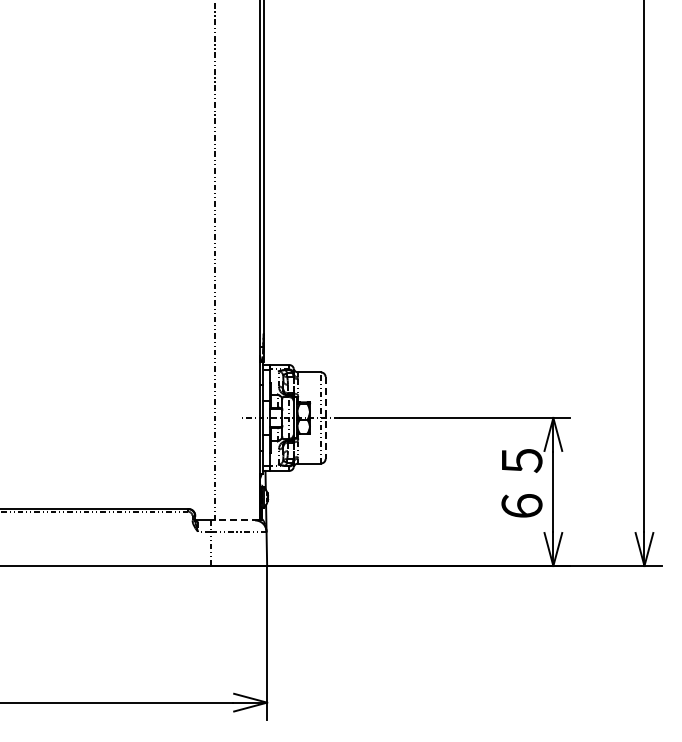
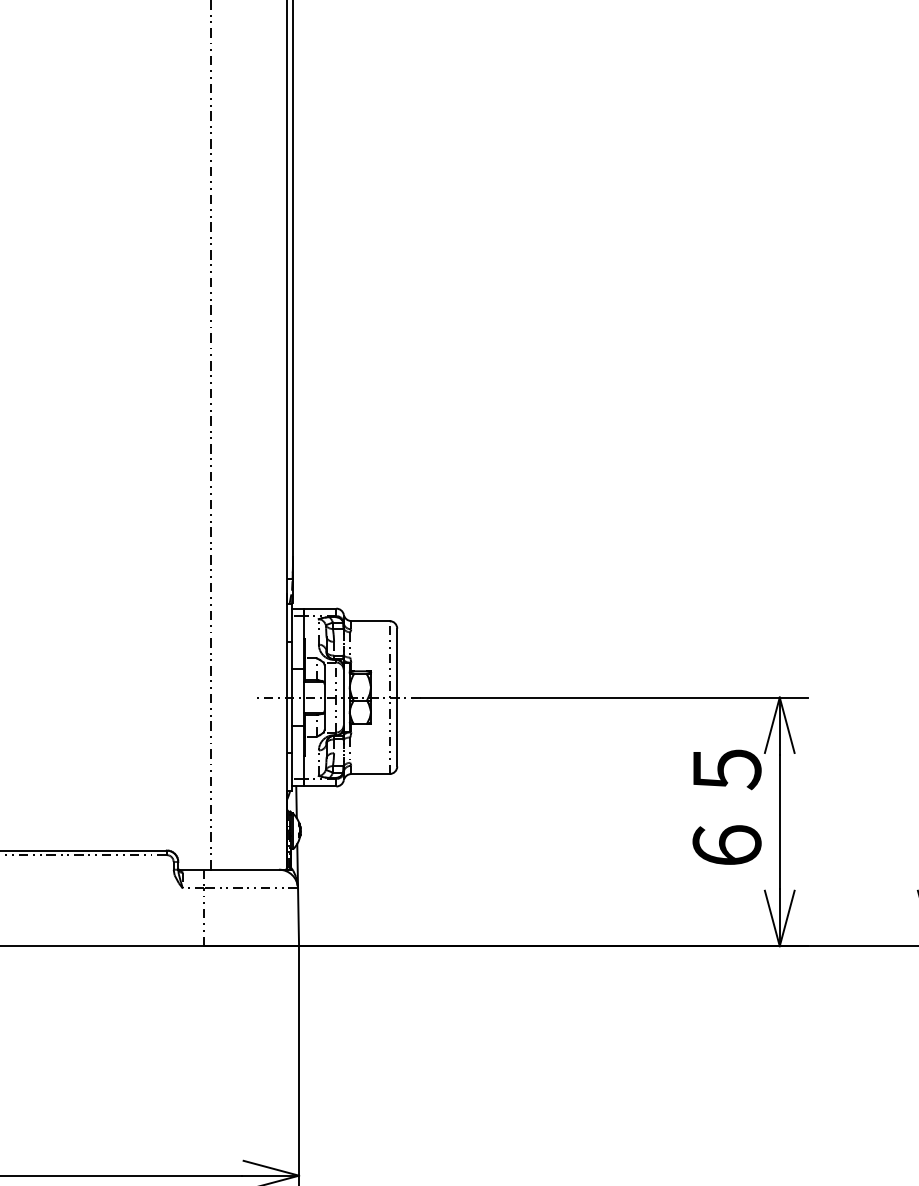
line: (325, 417) -> (397, 696), dashed -> solid
line: (236, 520) -> (247, 869), dashed -> solid

